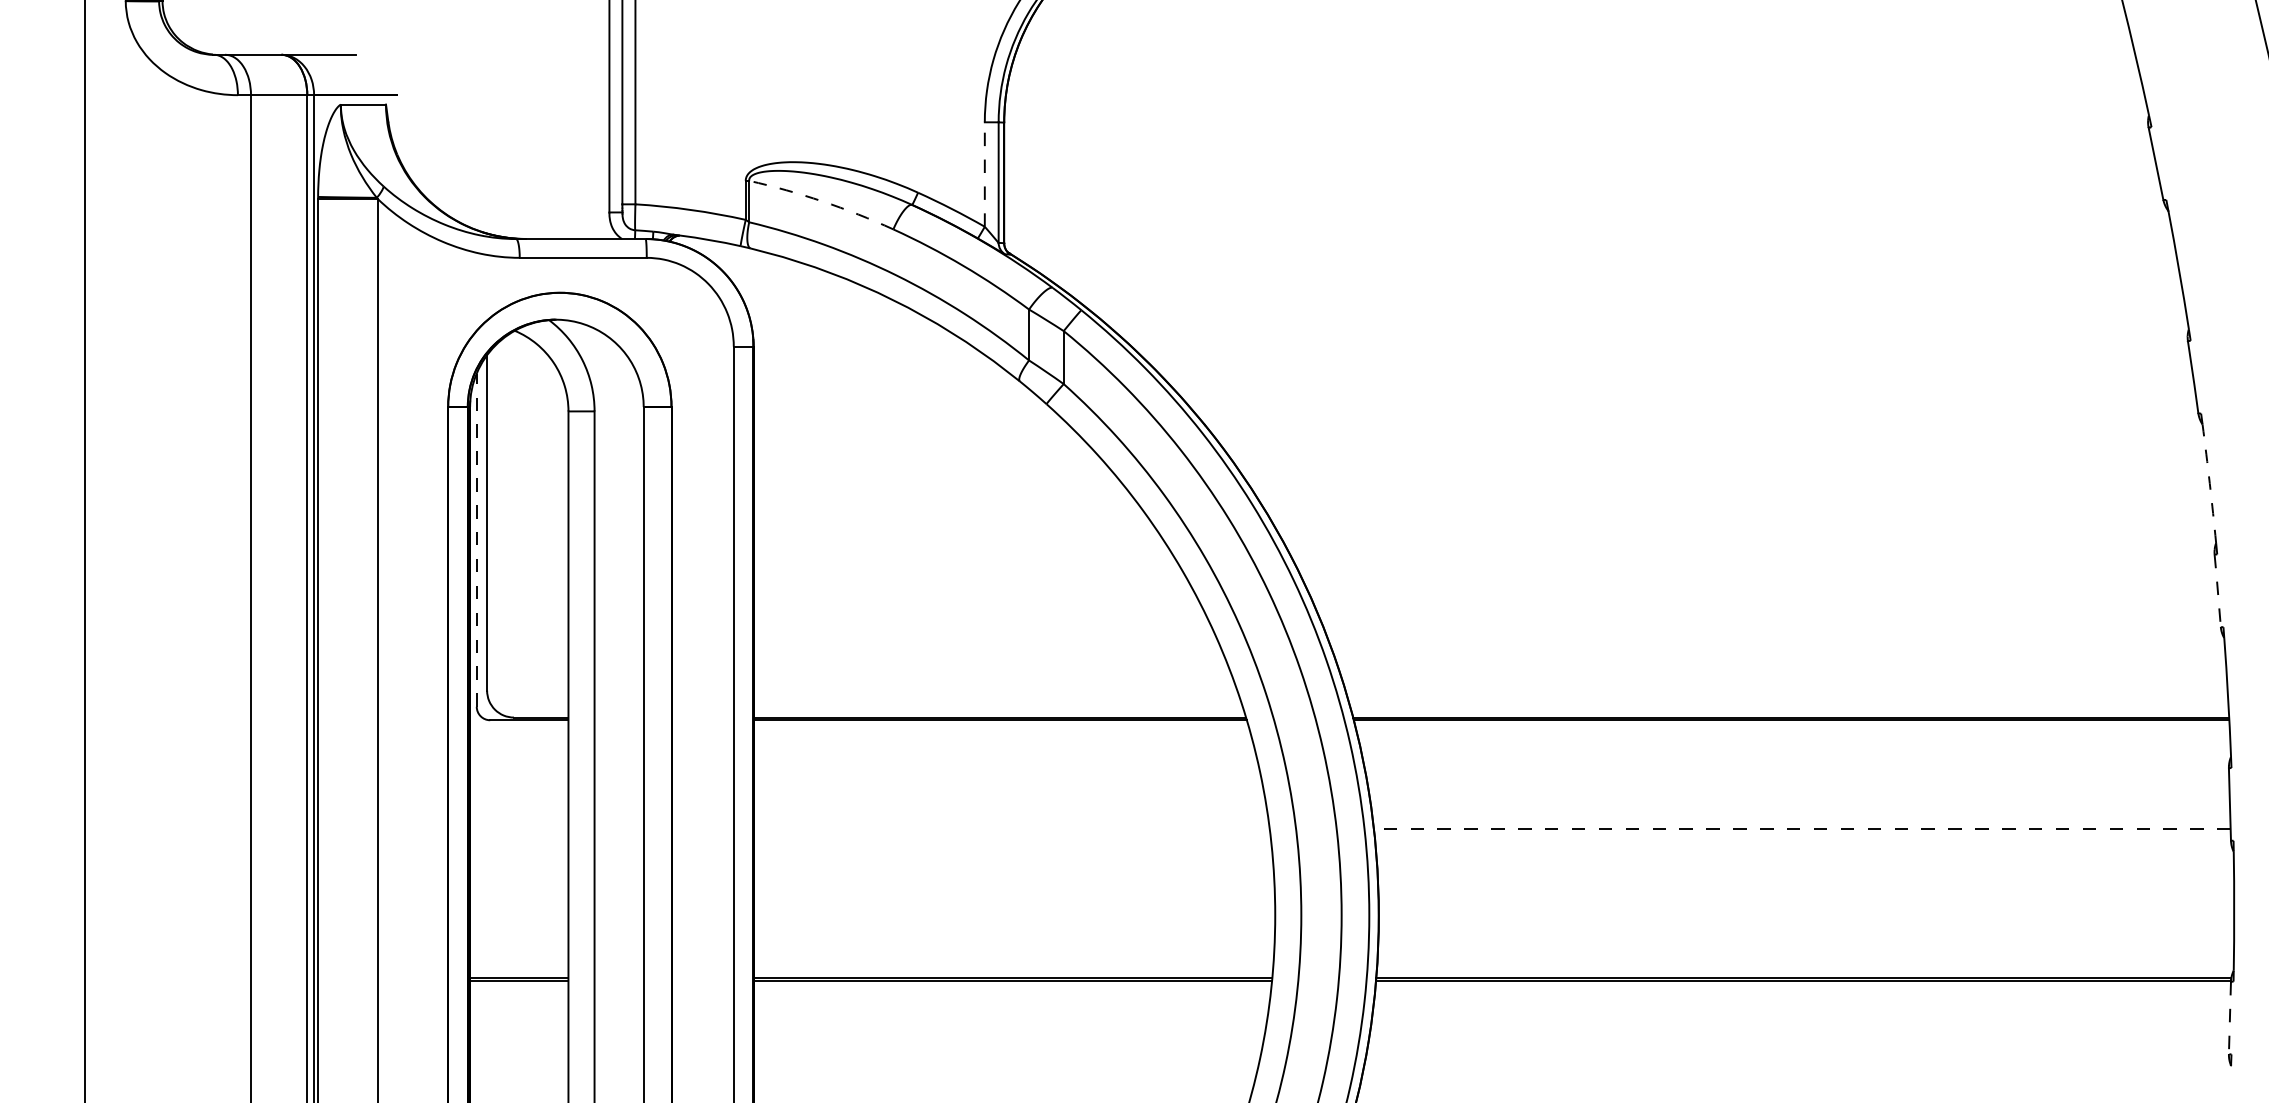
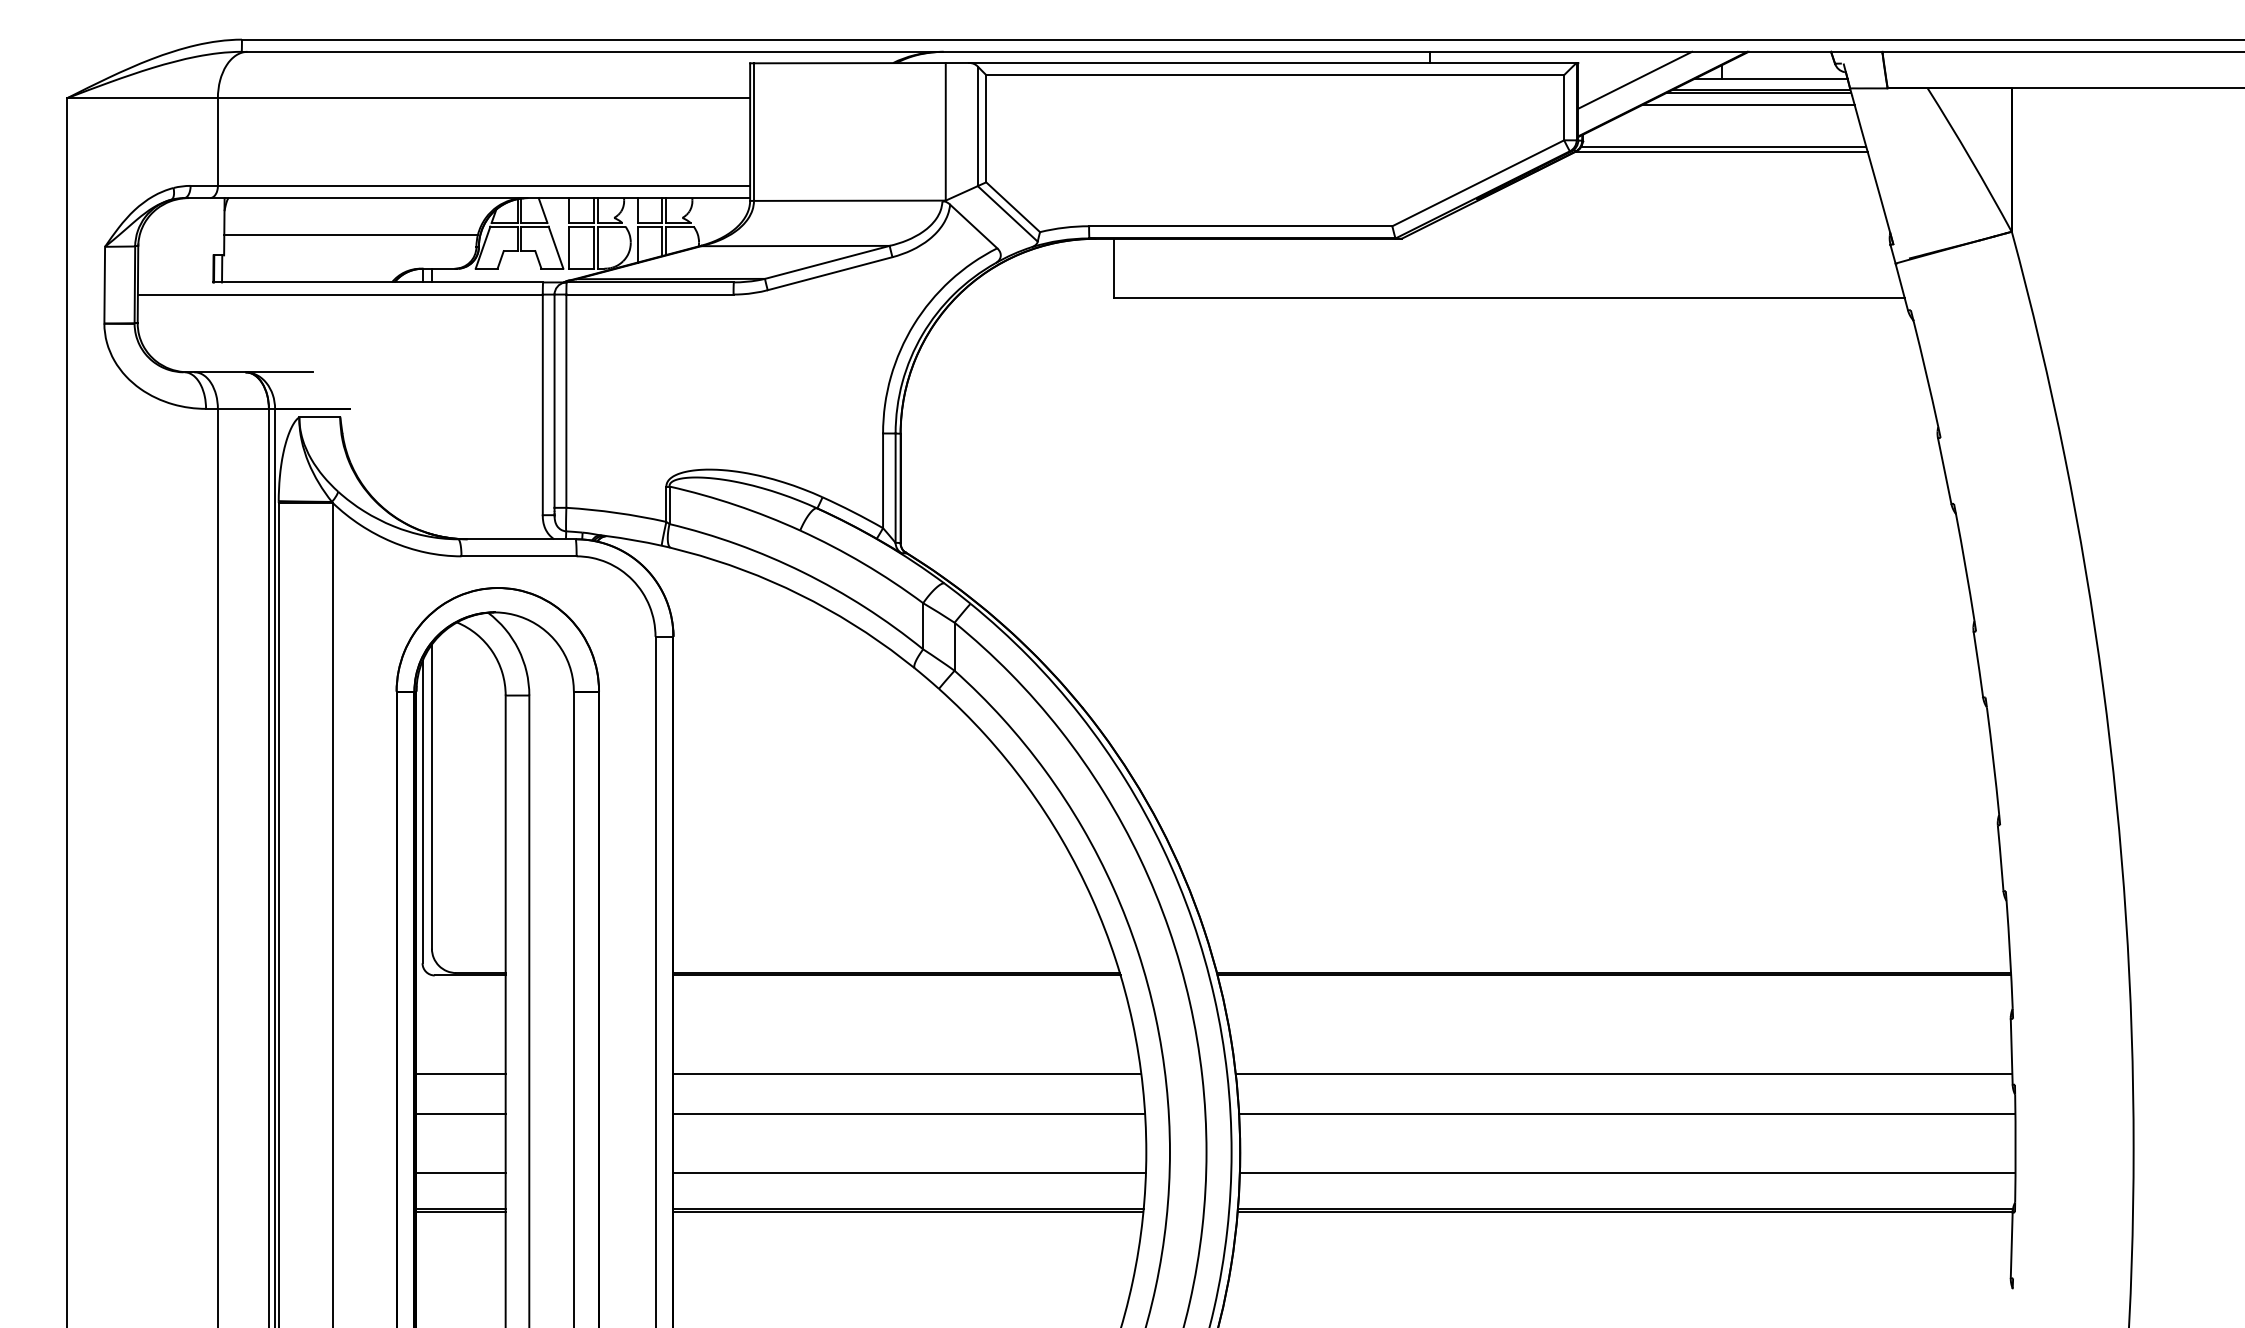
line: (985, 174) -> (883, 480), dashed -> solid
arc: (822, 201) -> (735, 505), dashed -> solid
arc: (2209, 484) -> (1993, 761), dashed -> solid
line: (476, 539) -> (422, 811), dashed -> solid
line: (2217, 590) -> (2000, 857), dashed -> solid
line: (518, 828) -> (460, 1073), added
line: (1011, 828) -> (907, 1073), added
line: (1801, 828) -> (1623, 1073), dashed -> solid
line: (518, 873) -> (460, 1114), added
line: (1013, 873) -> (909, 1114), added
line: (1804, 873) -> (1626, 1114), added
line: (518, 938) -> (460, 1173), added
line: (1013, 938) -> (909, 1173), added
line: (1806, 938) -> (1627, 1173), added
line: (2229, 1018) -> (2011, 1245), dashed -> solid

